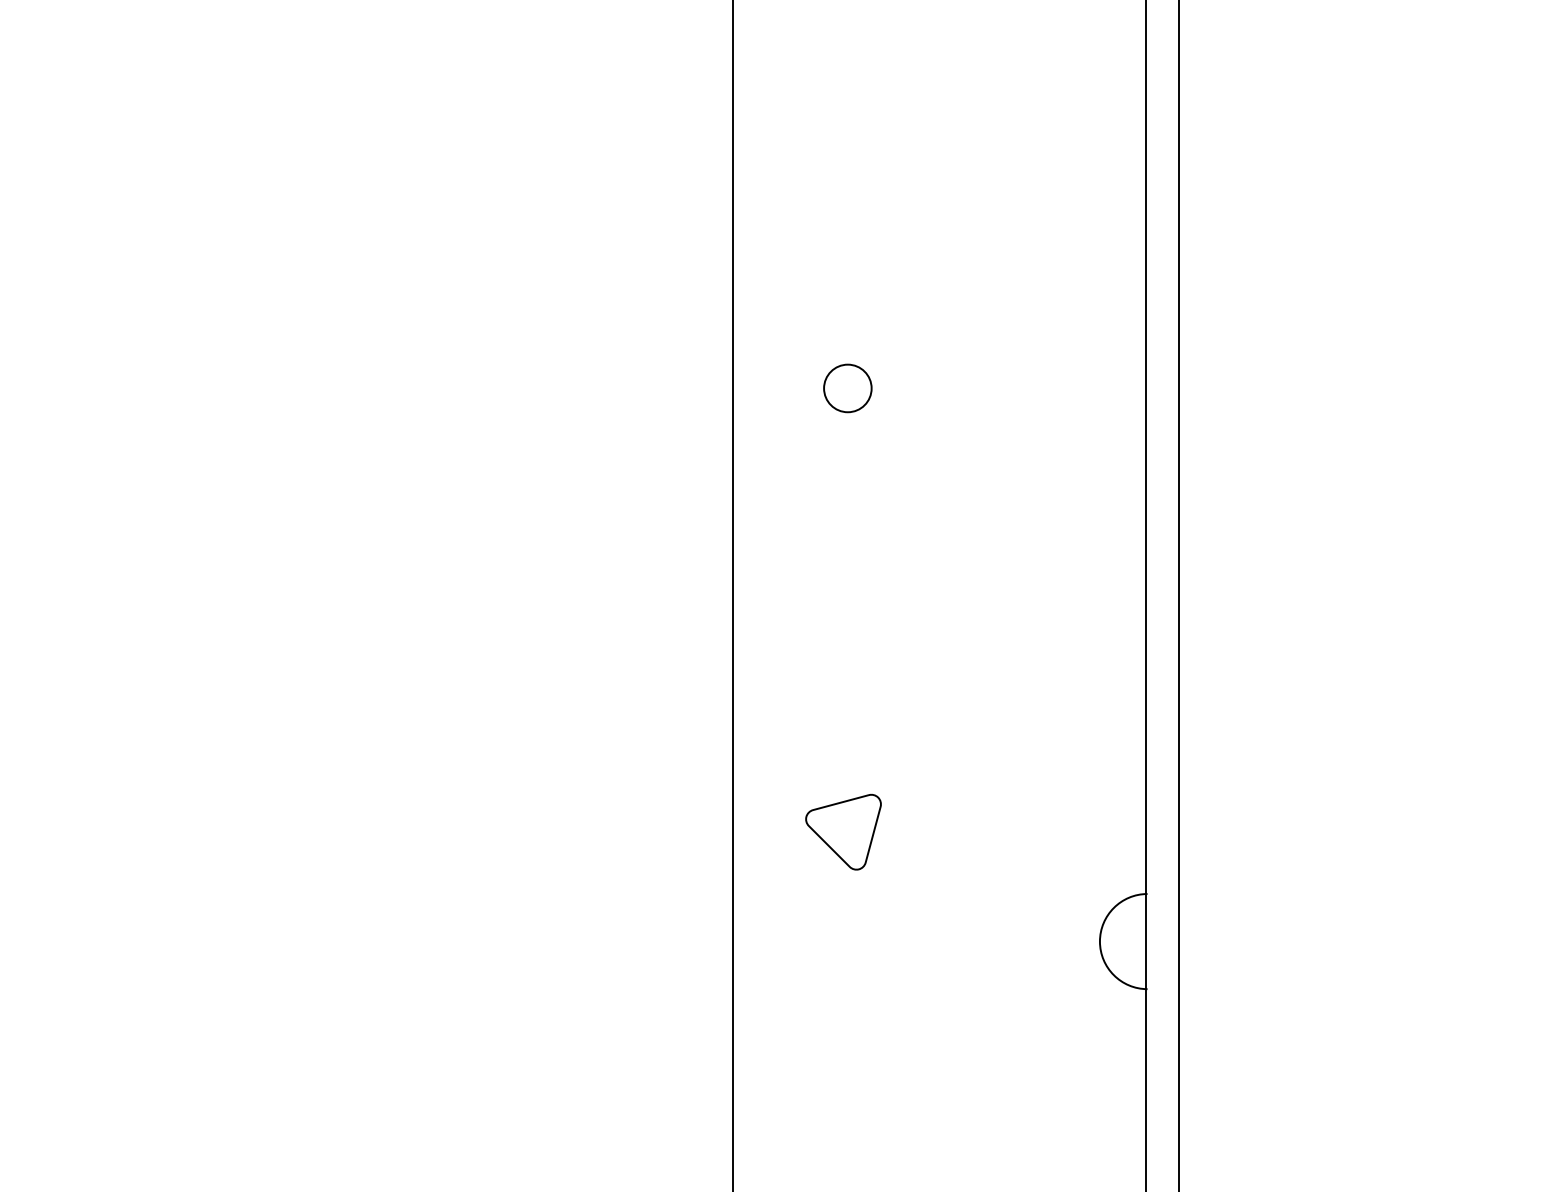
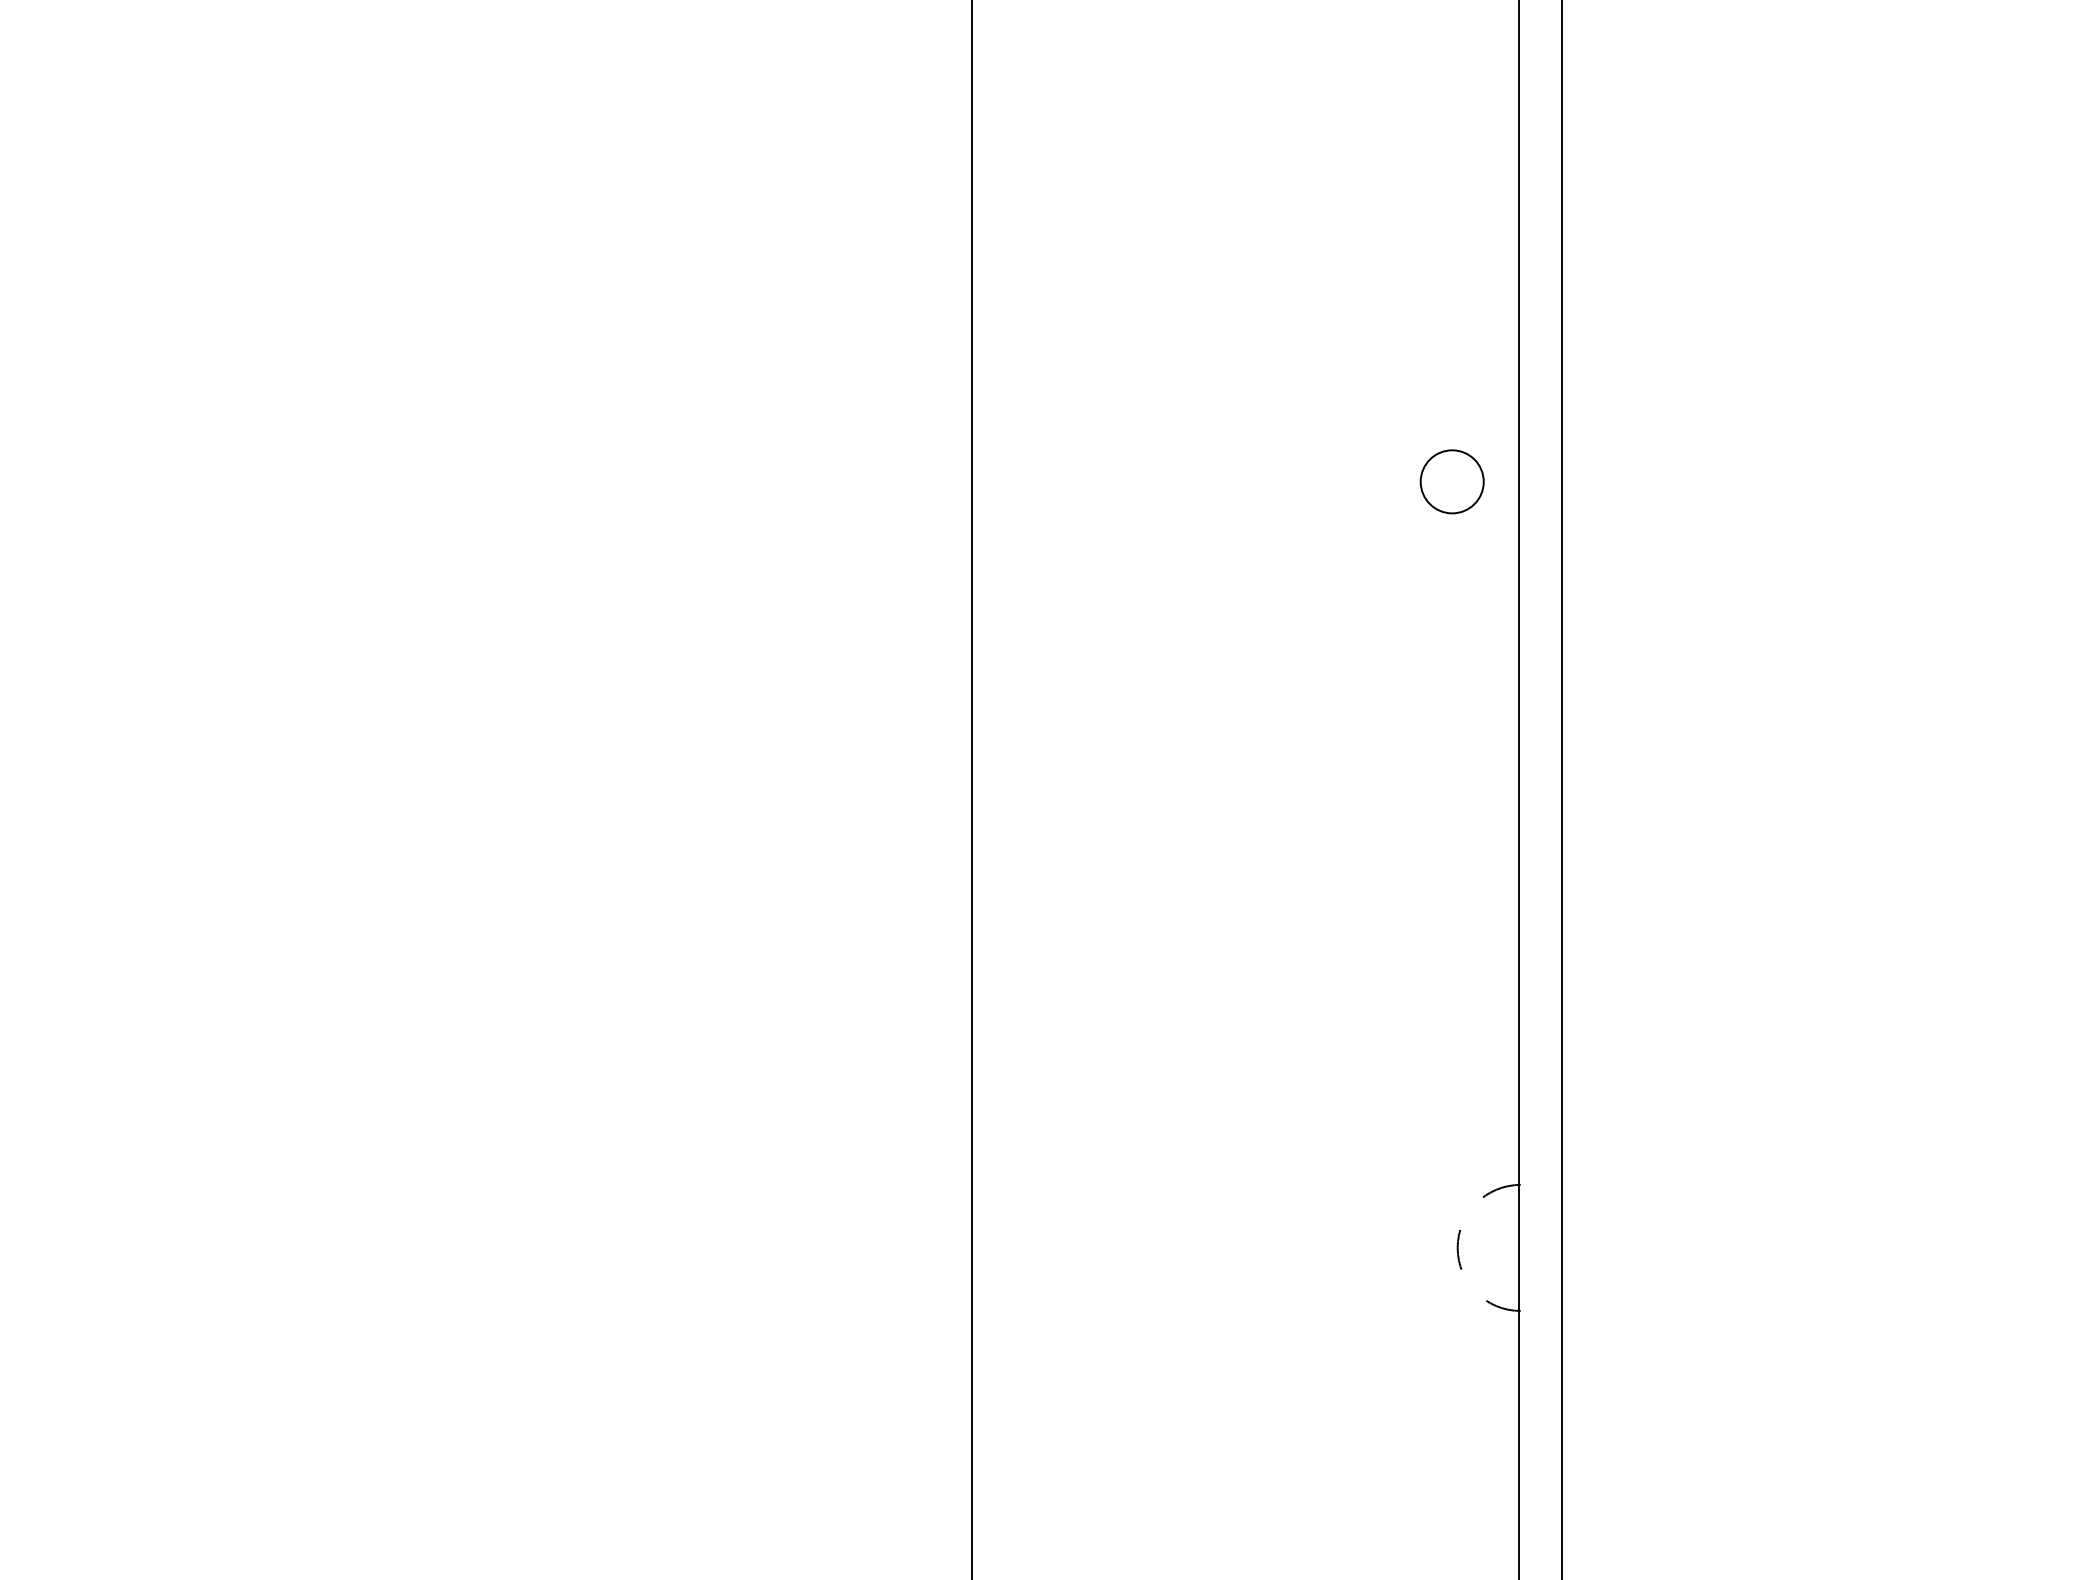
circle: (847, 388) -> (1451, 481), moved
part: (843, 832) -> (1117, 1103), removed
arc: (1099, 941) -> (1457, 1247), solid -> dashed

